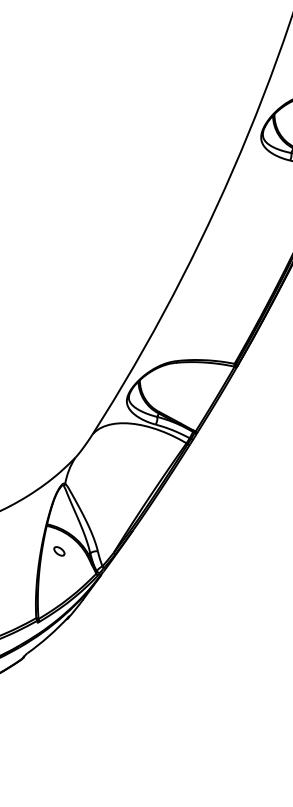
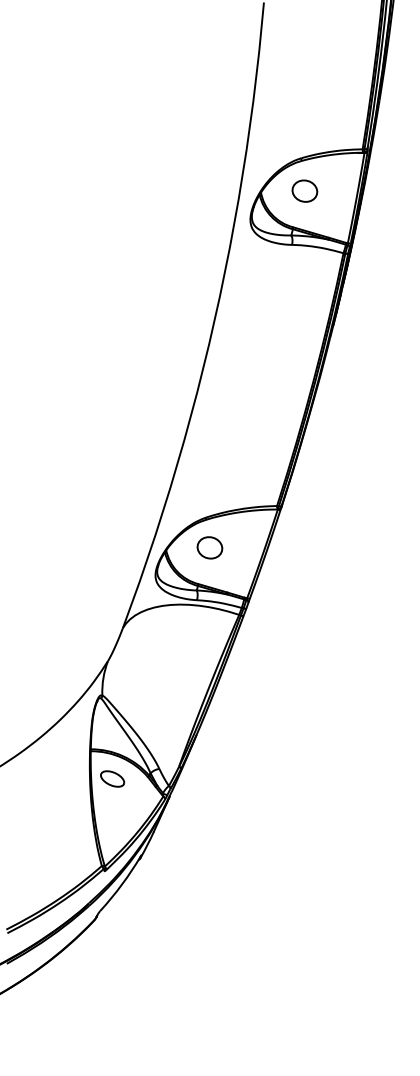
part: (174, 385) -> (209, 547), added
part: (59, 550) -> (112, 778), size x1.67

